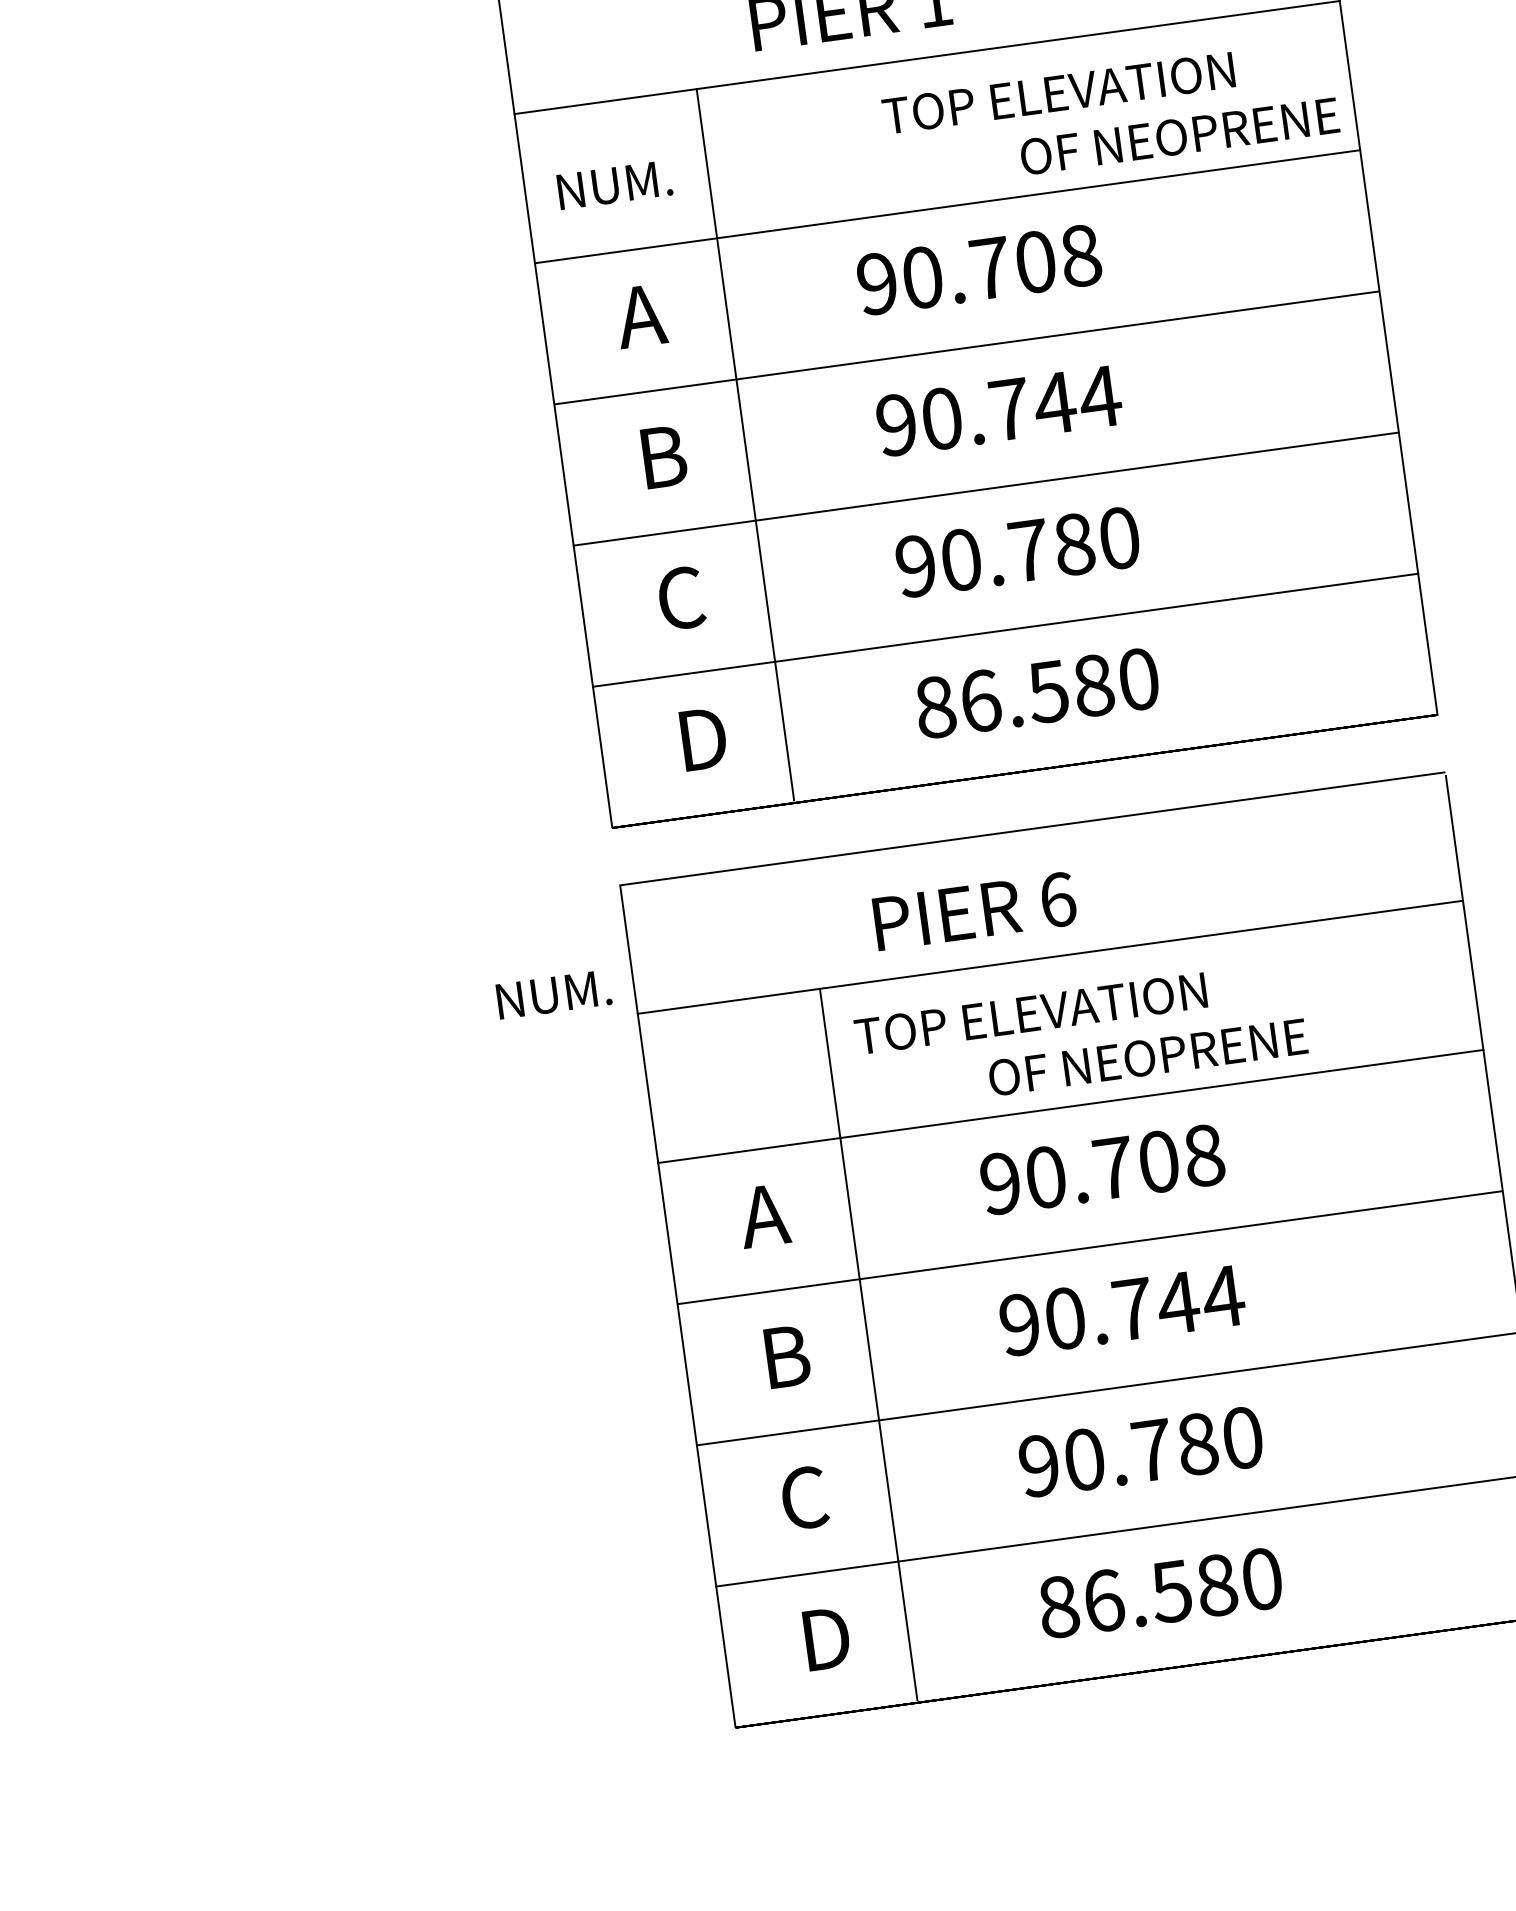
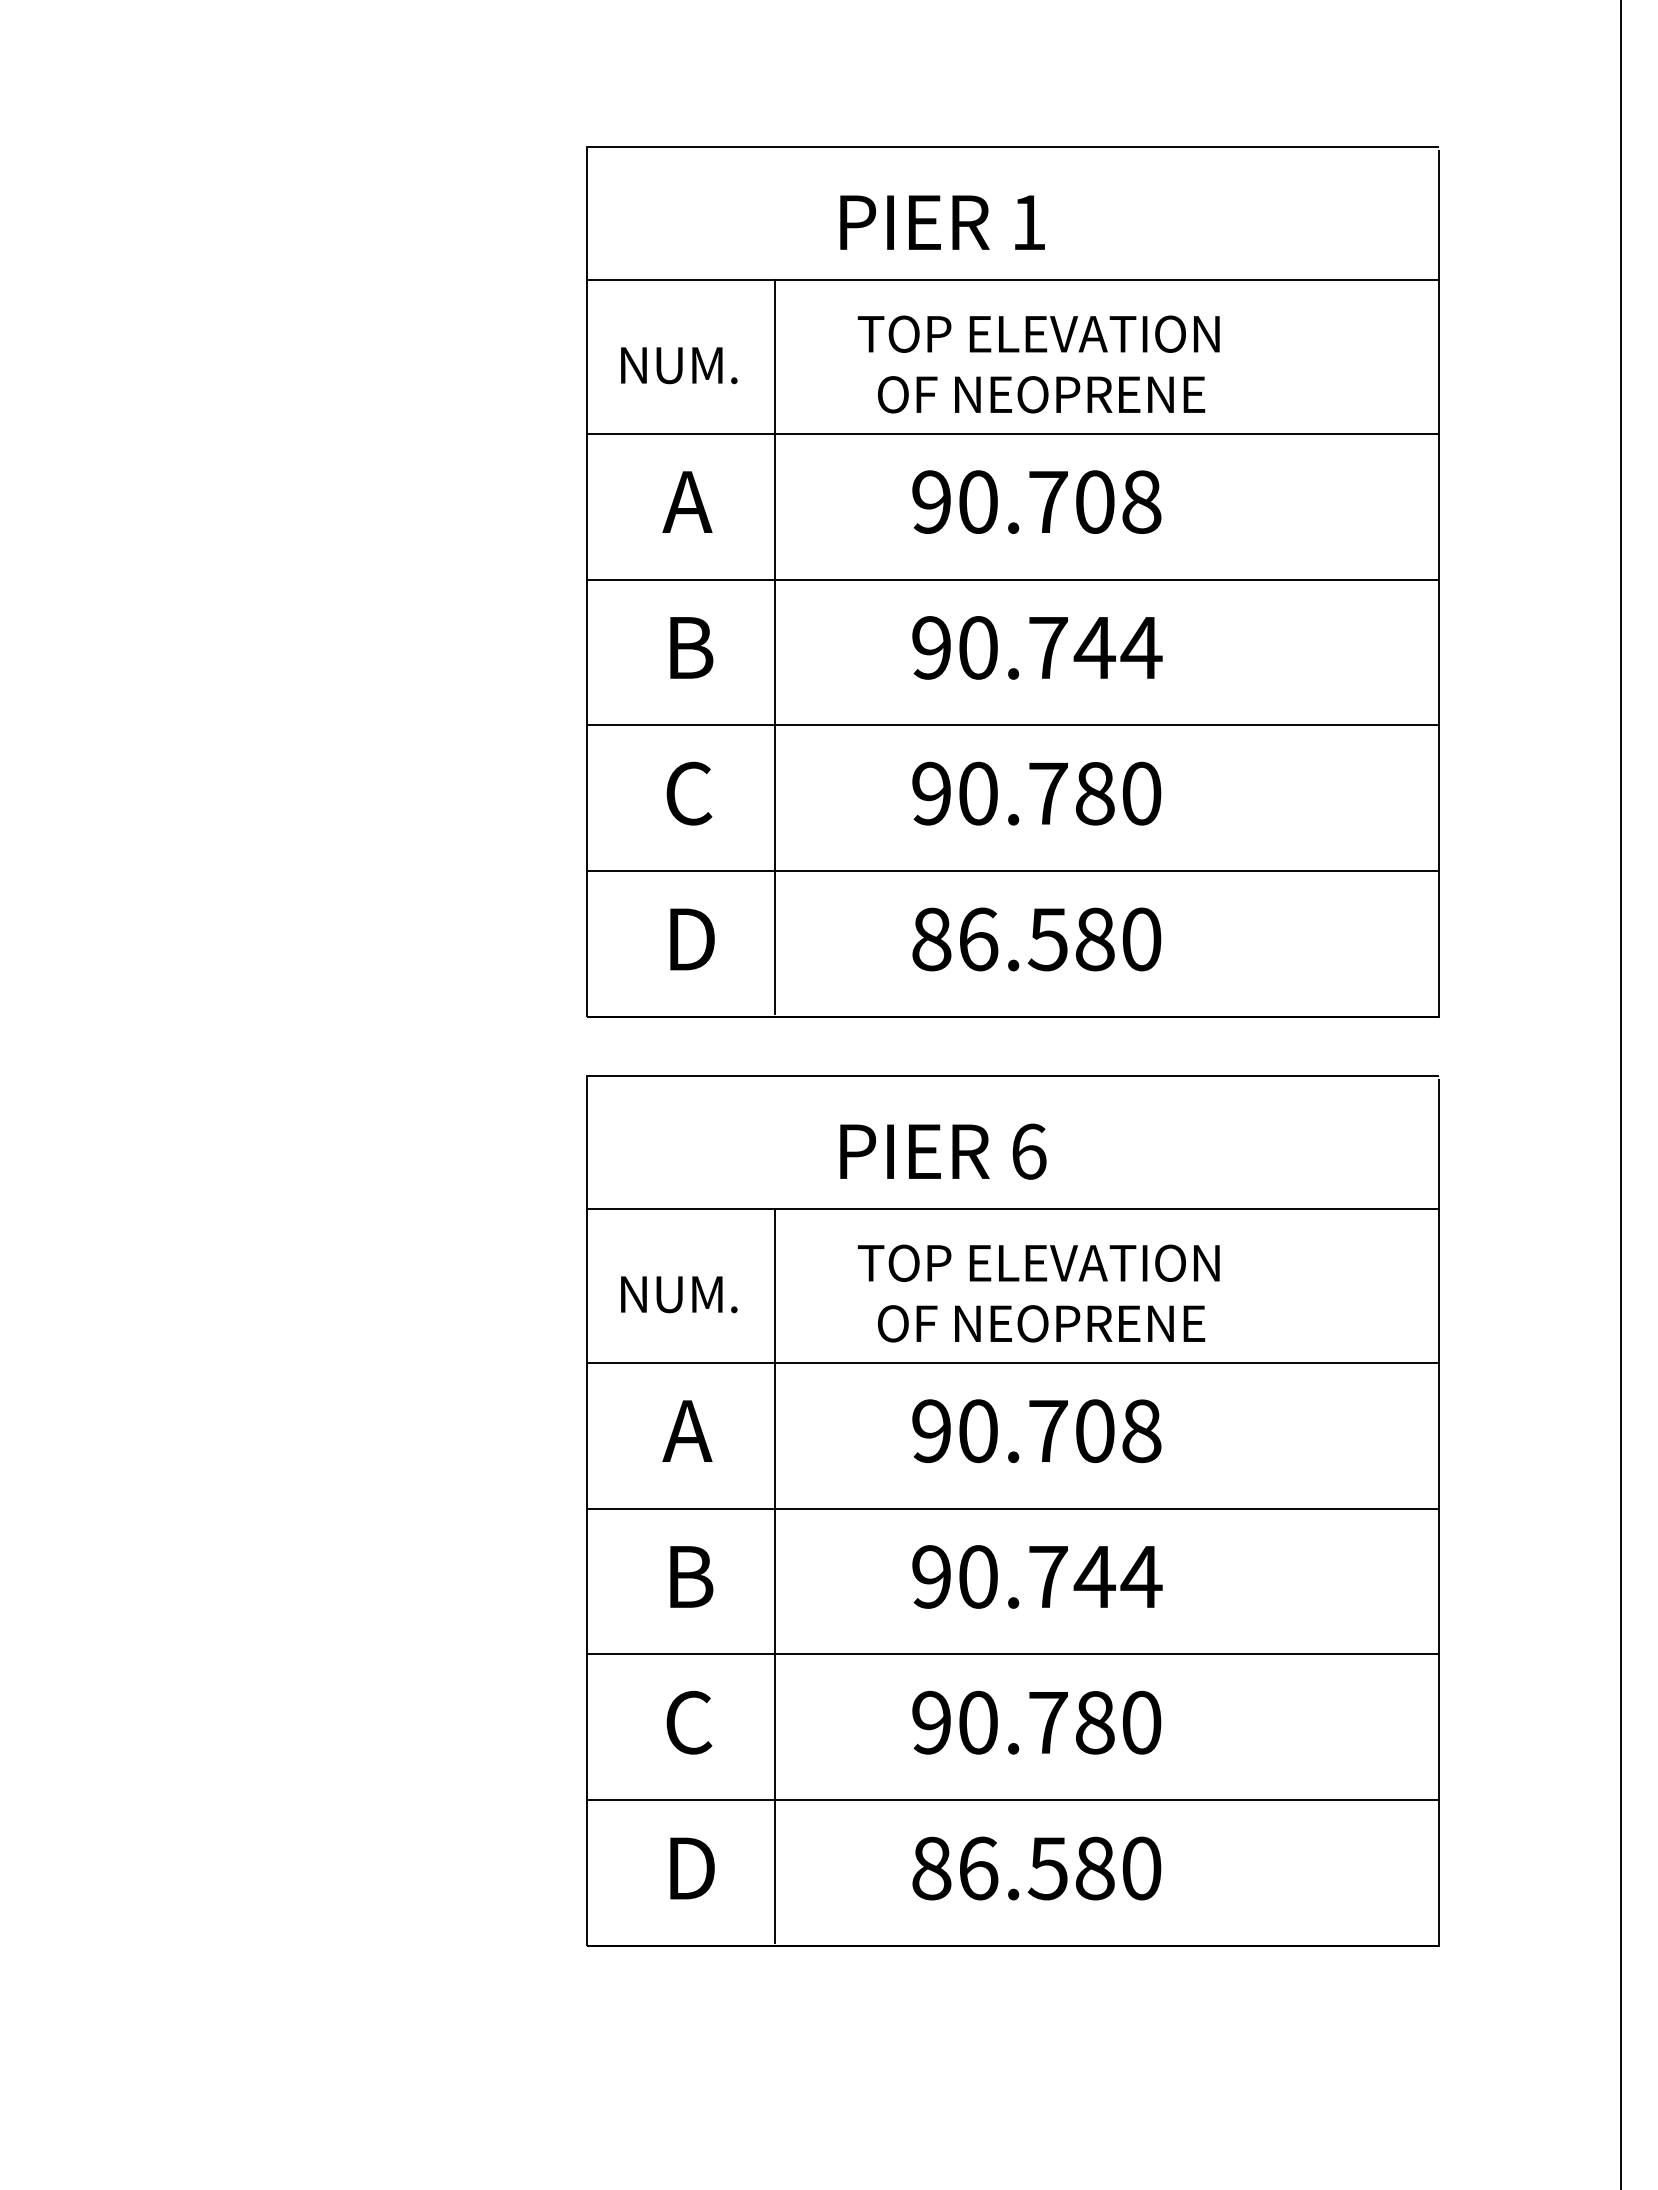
text: (1058, 92) -> (1038, 333), moved
text: (1179, 136) -> (1041, 394), moved
text: (554, 994) -> (679, 1294), moved
text: (1030, 1013) -> (1038, 1262), moved
text: (1148, 1057) -> (1041, 1323), moved

